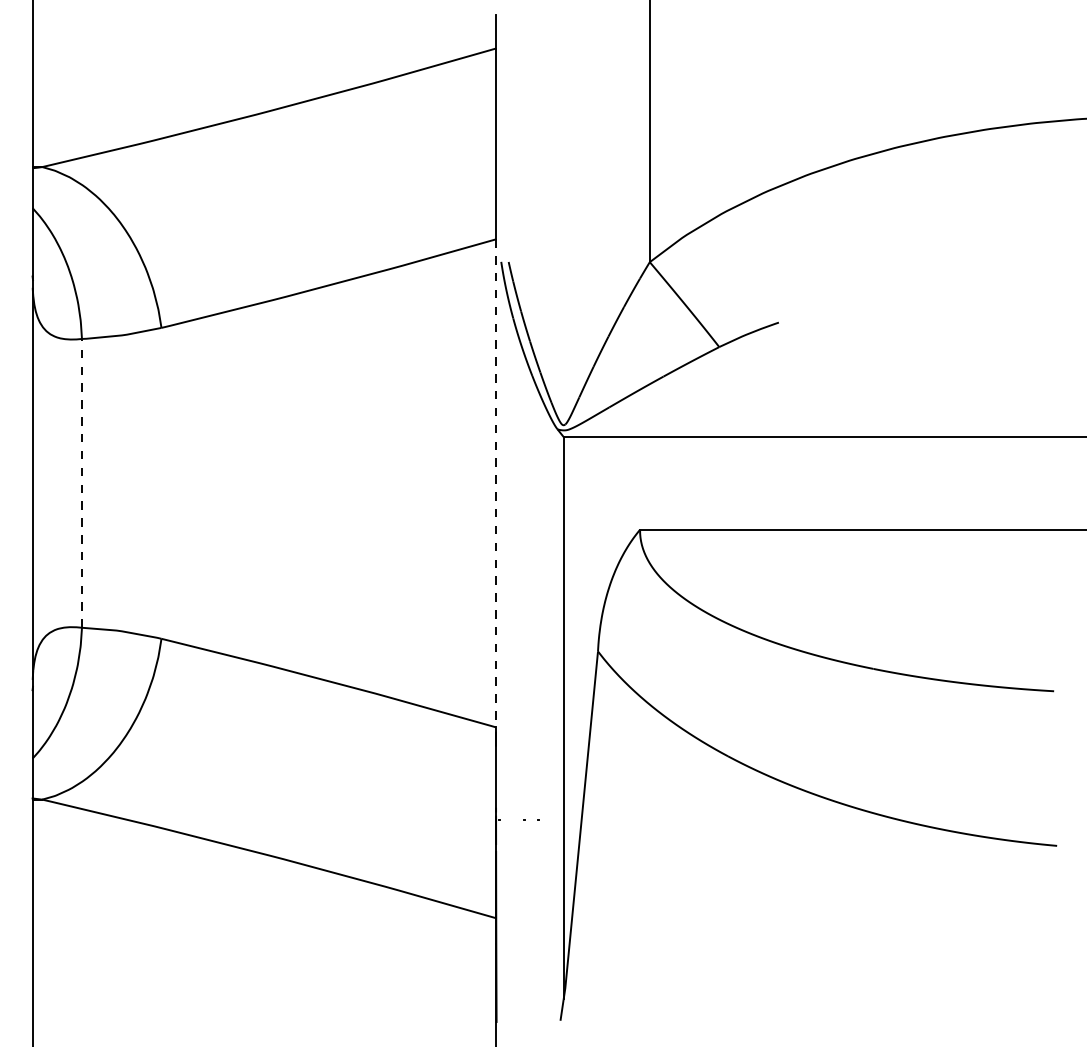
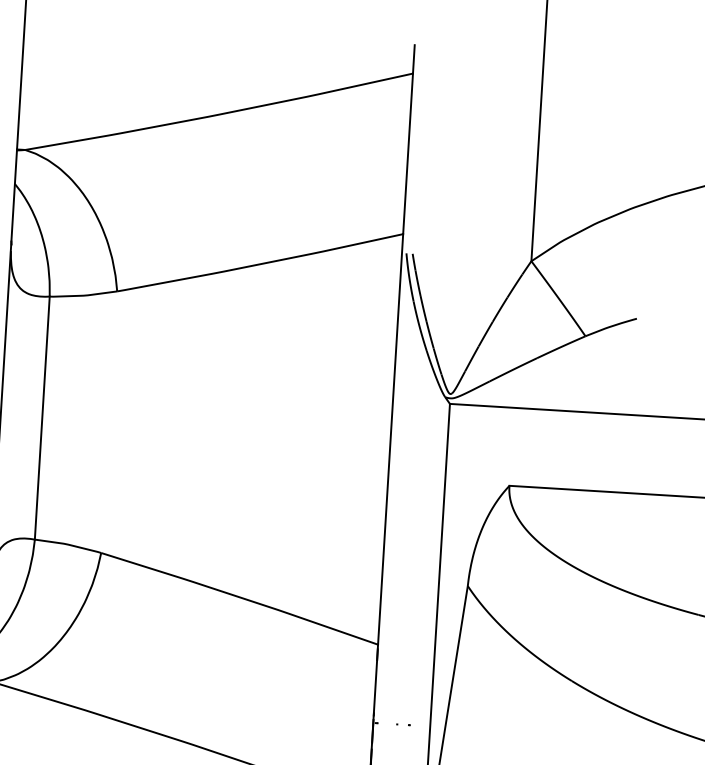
line: (81, 482) -> (41, 417), dashed -> solid
line: (495, 483) -> (390, 439), dashed -> solid

